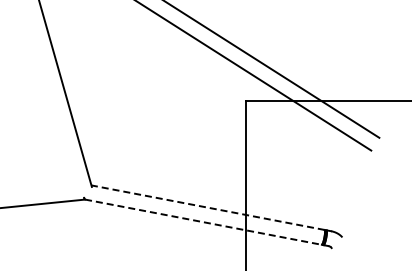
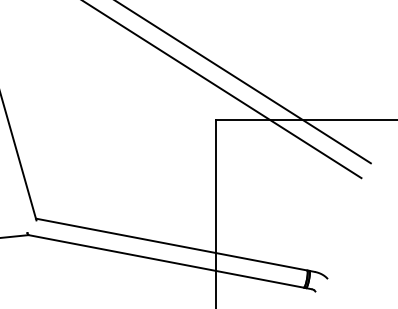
line: (208, 207) -> (172, 244), dashed -> solid
line: (203, 222) -> (166, 261), dashed -> solid

